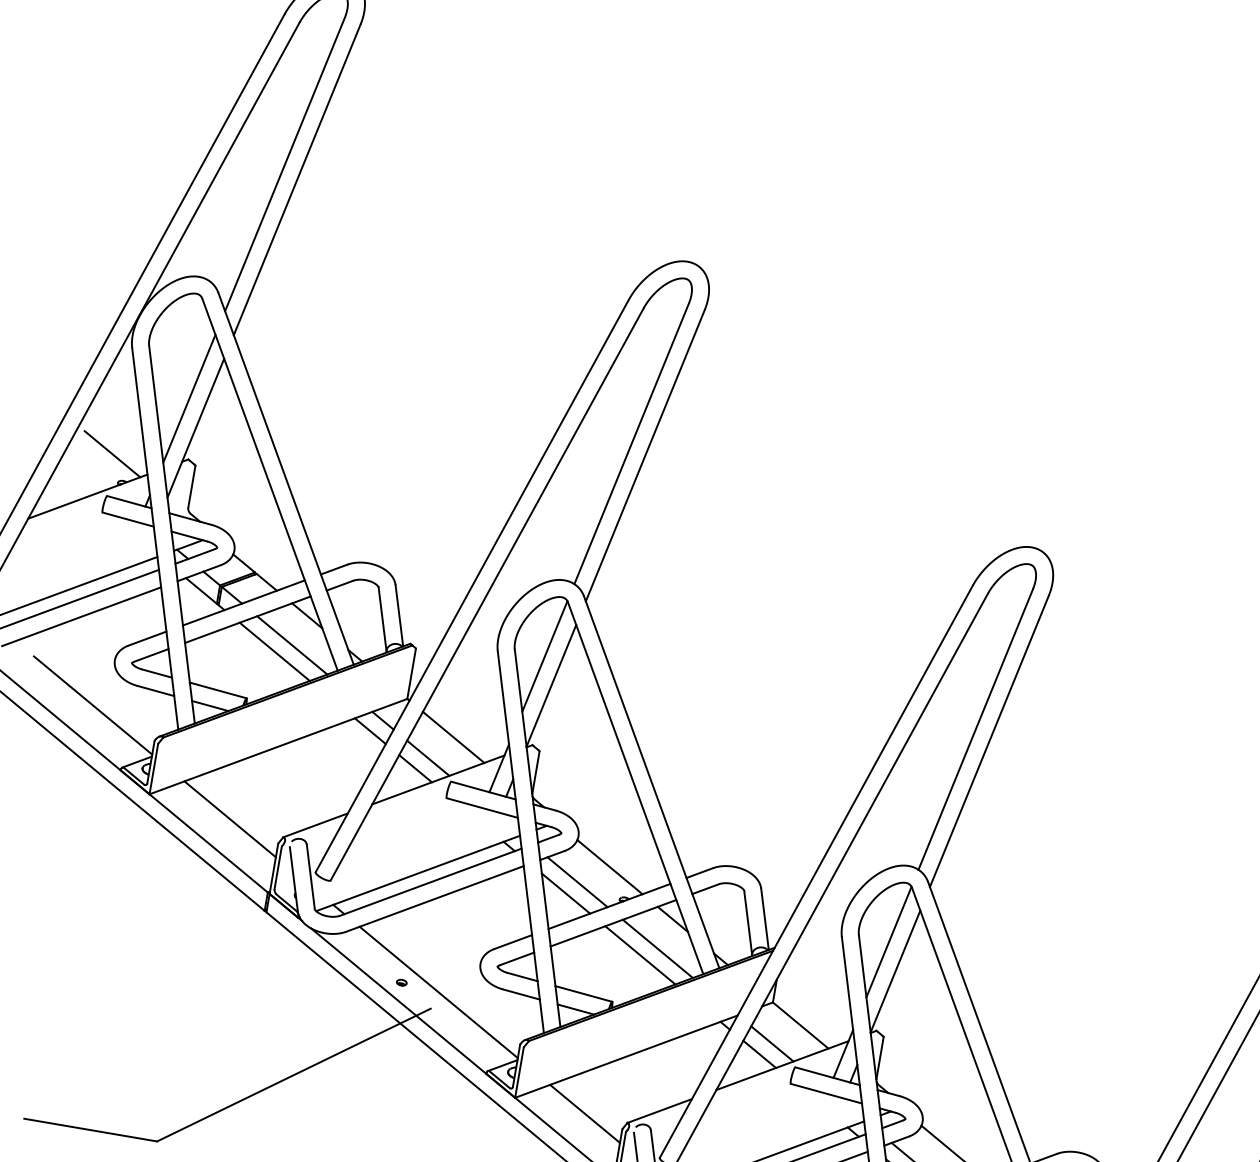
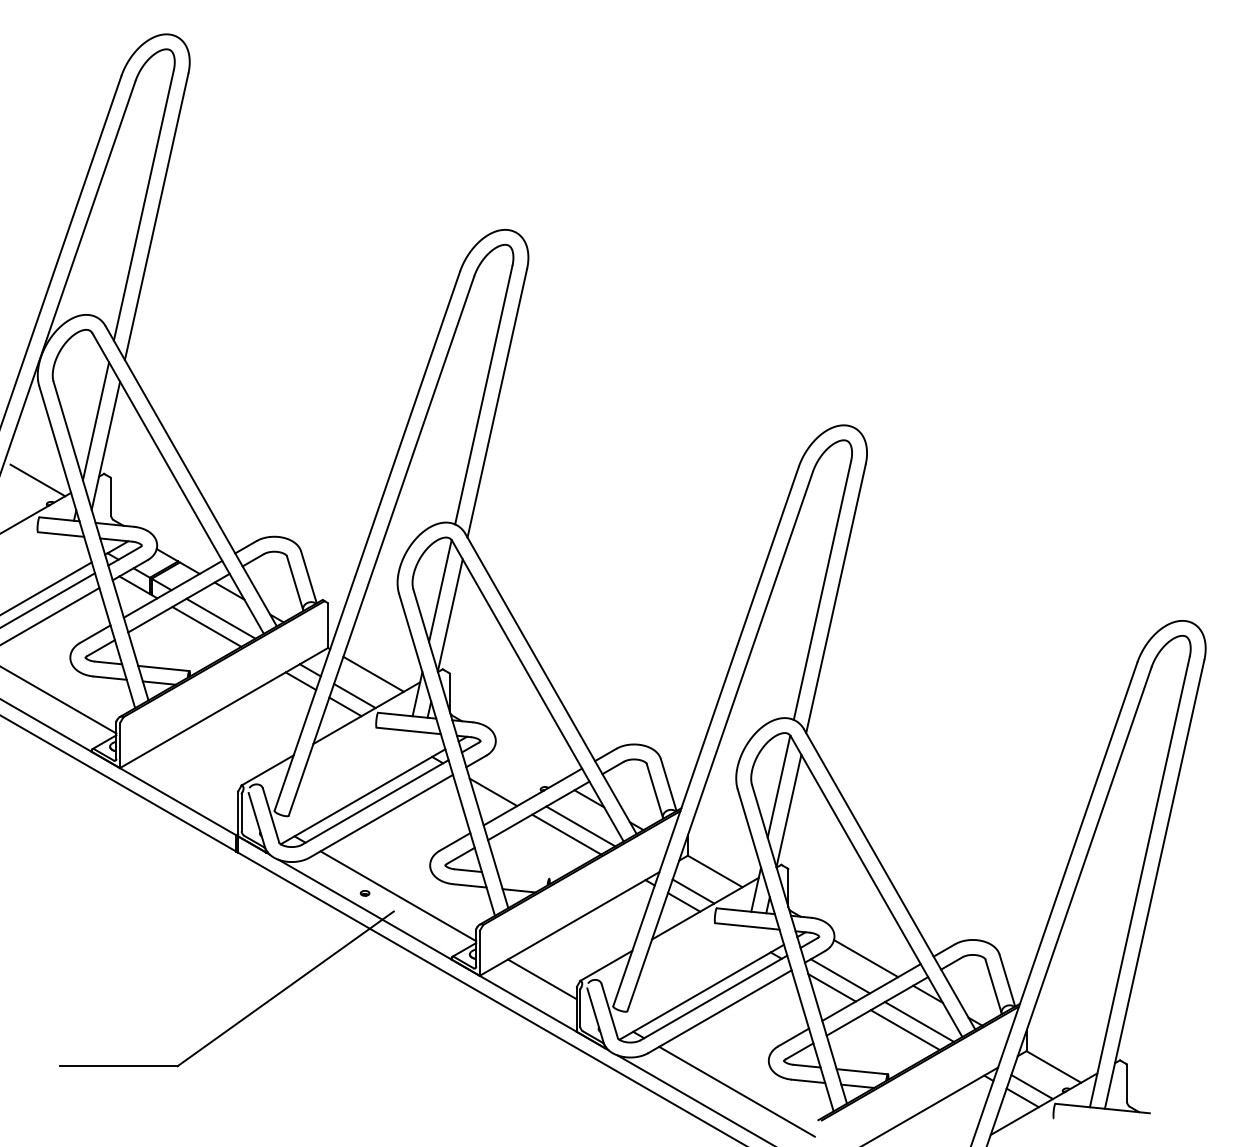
line: (230, 819) -> (193, 777), removed
line: (610, 866) -> (527, 762), removed
line: (577, 881) -> (501, 780), removed
line: (583, 993) -> (523, 875), removed

